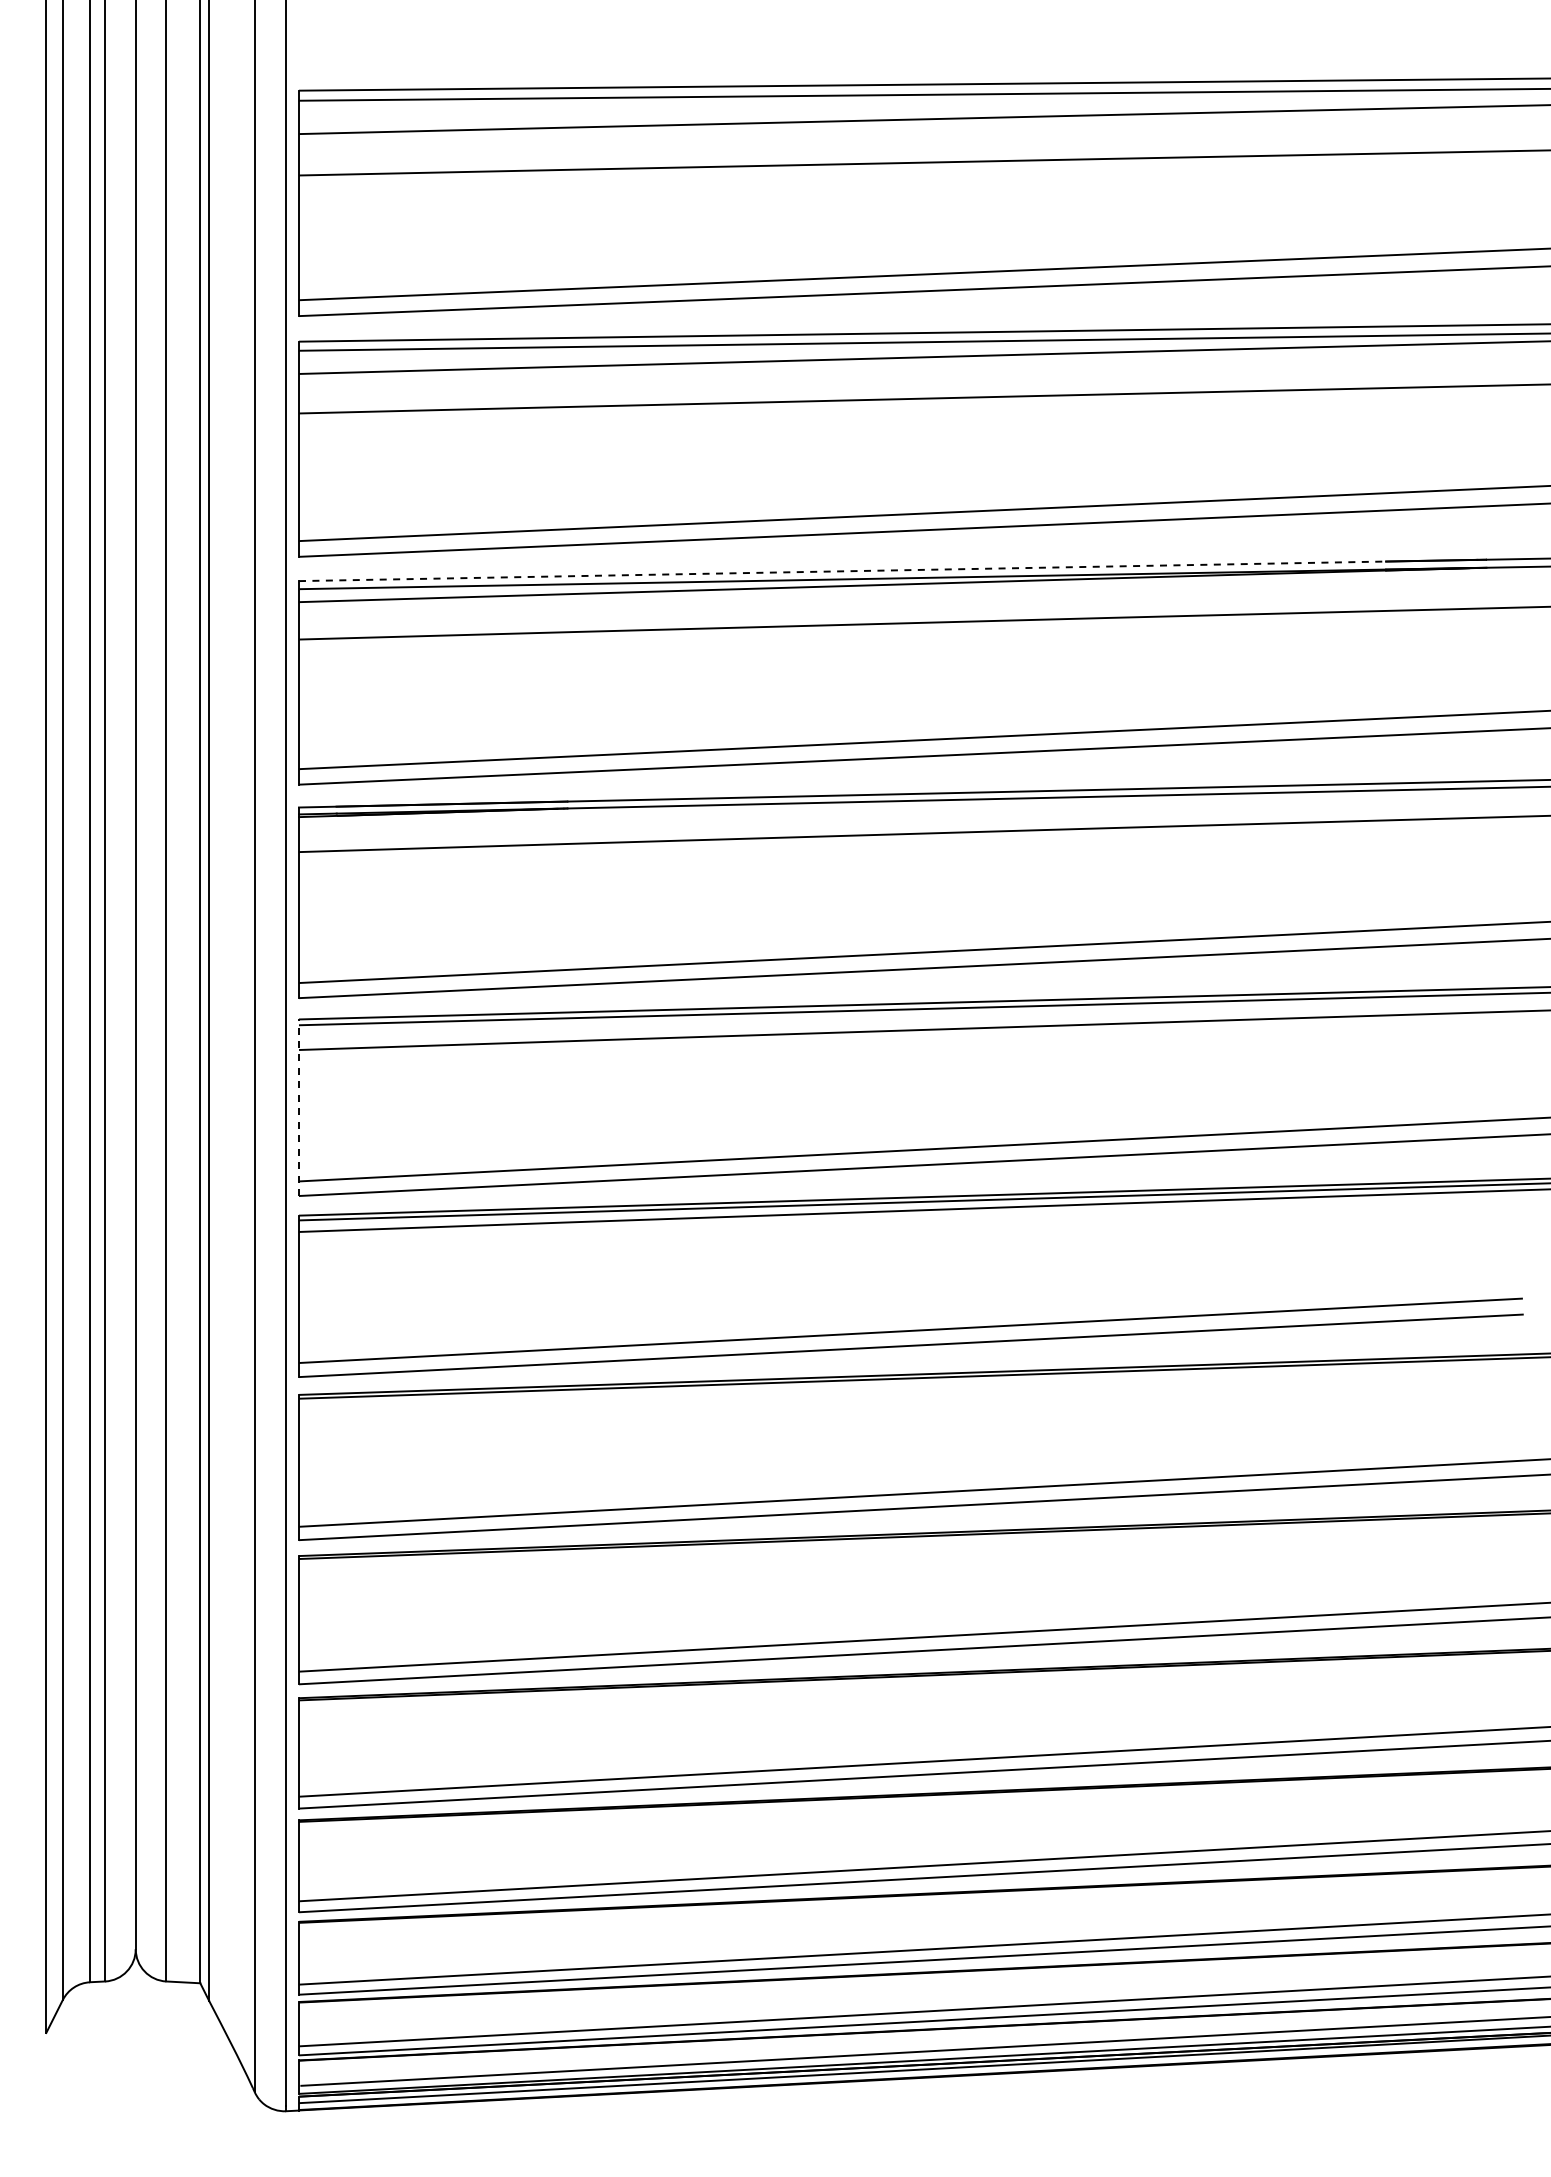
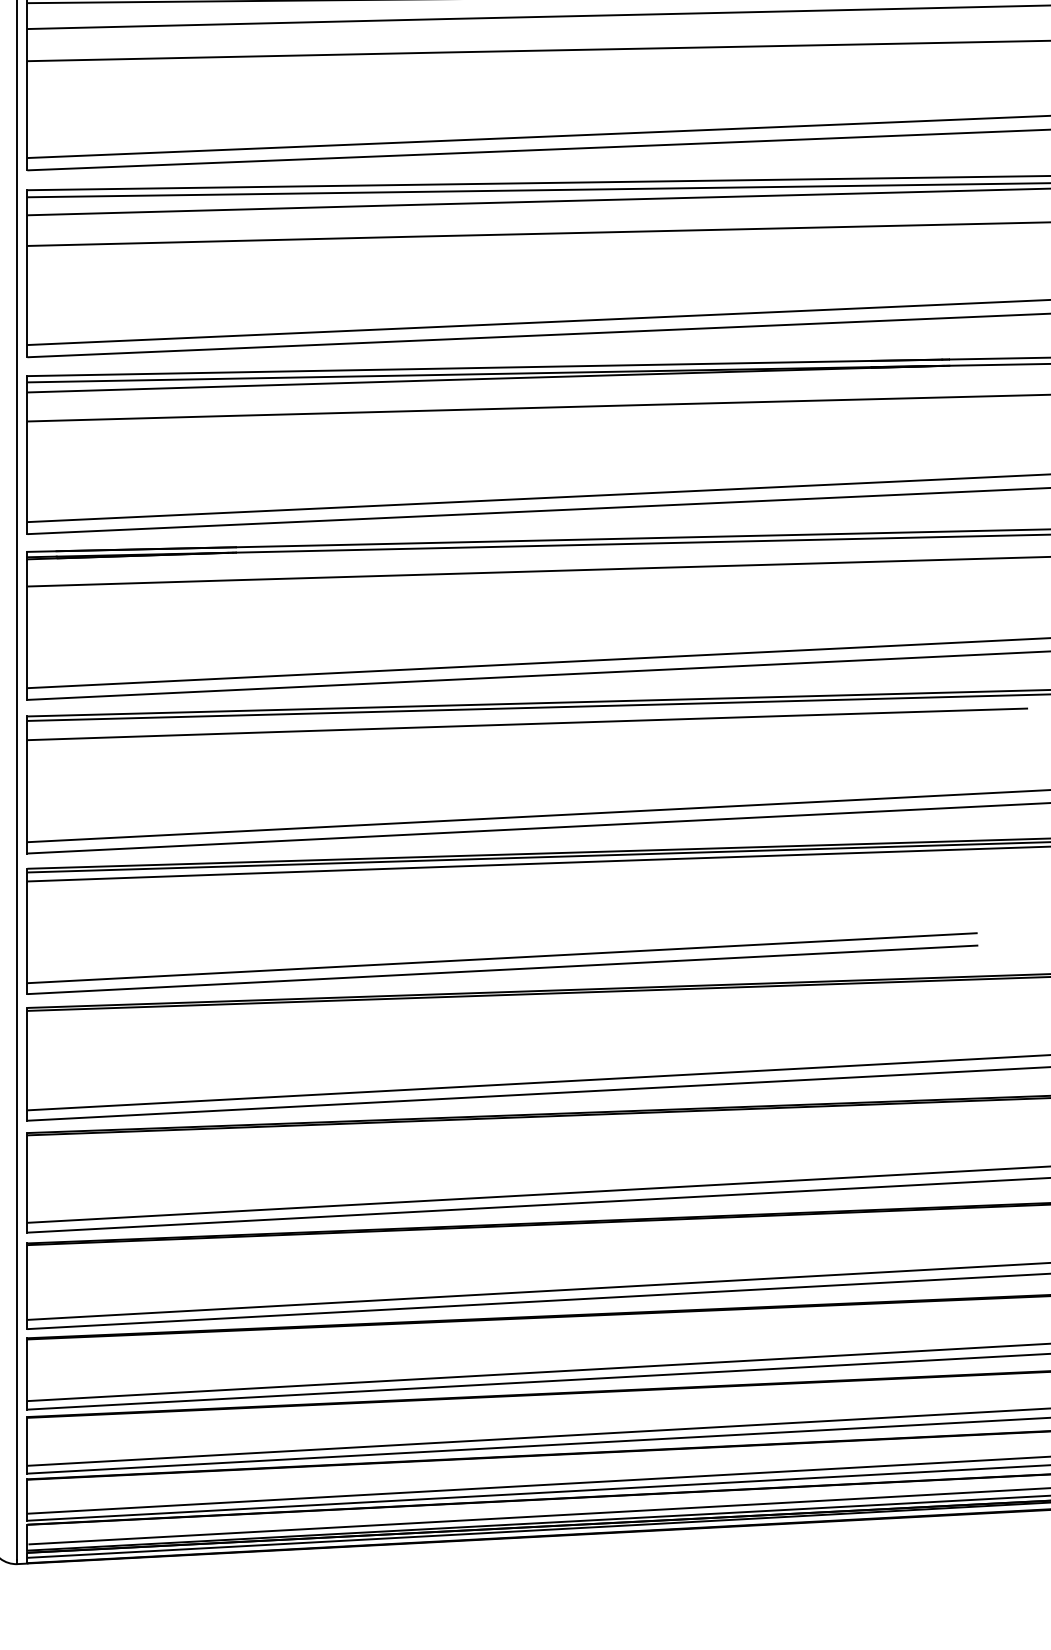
line: (842, 571) -> (449, 368), dashed -> solid
line: (298, 1107) -> (27, 784), dashed -> solid

